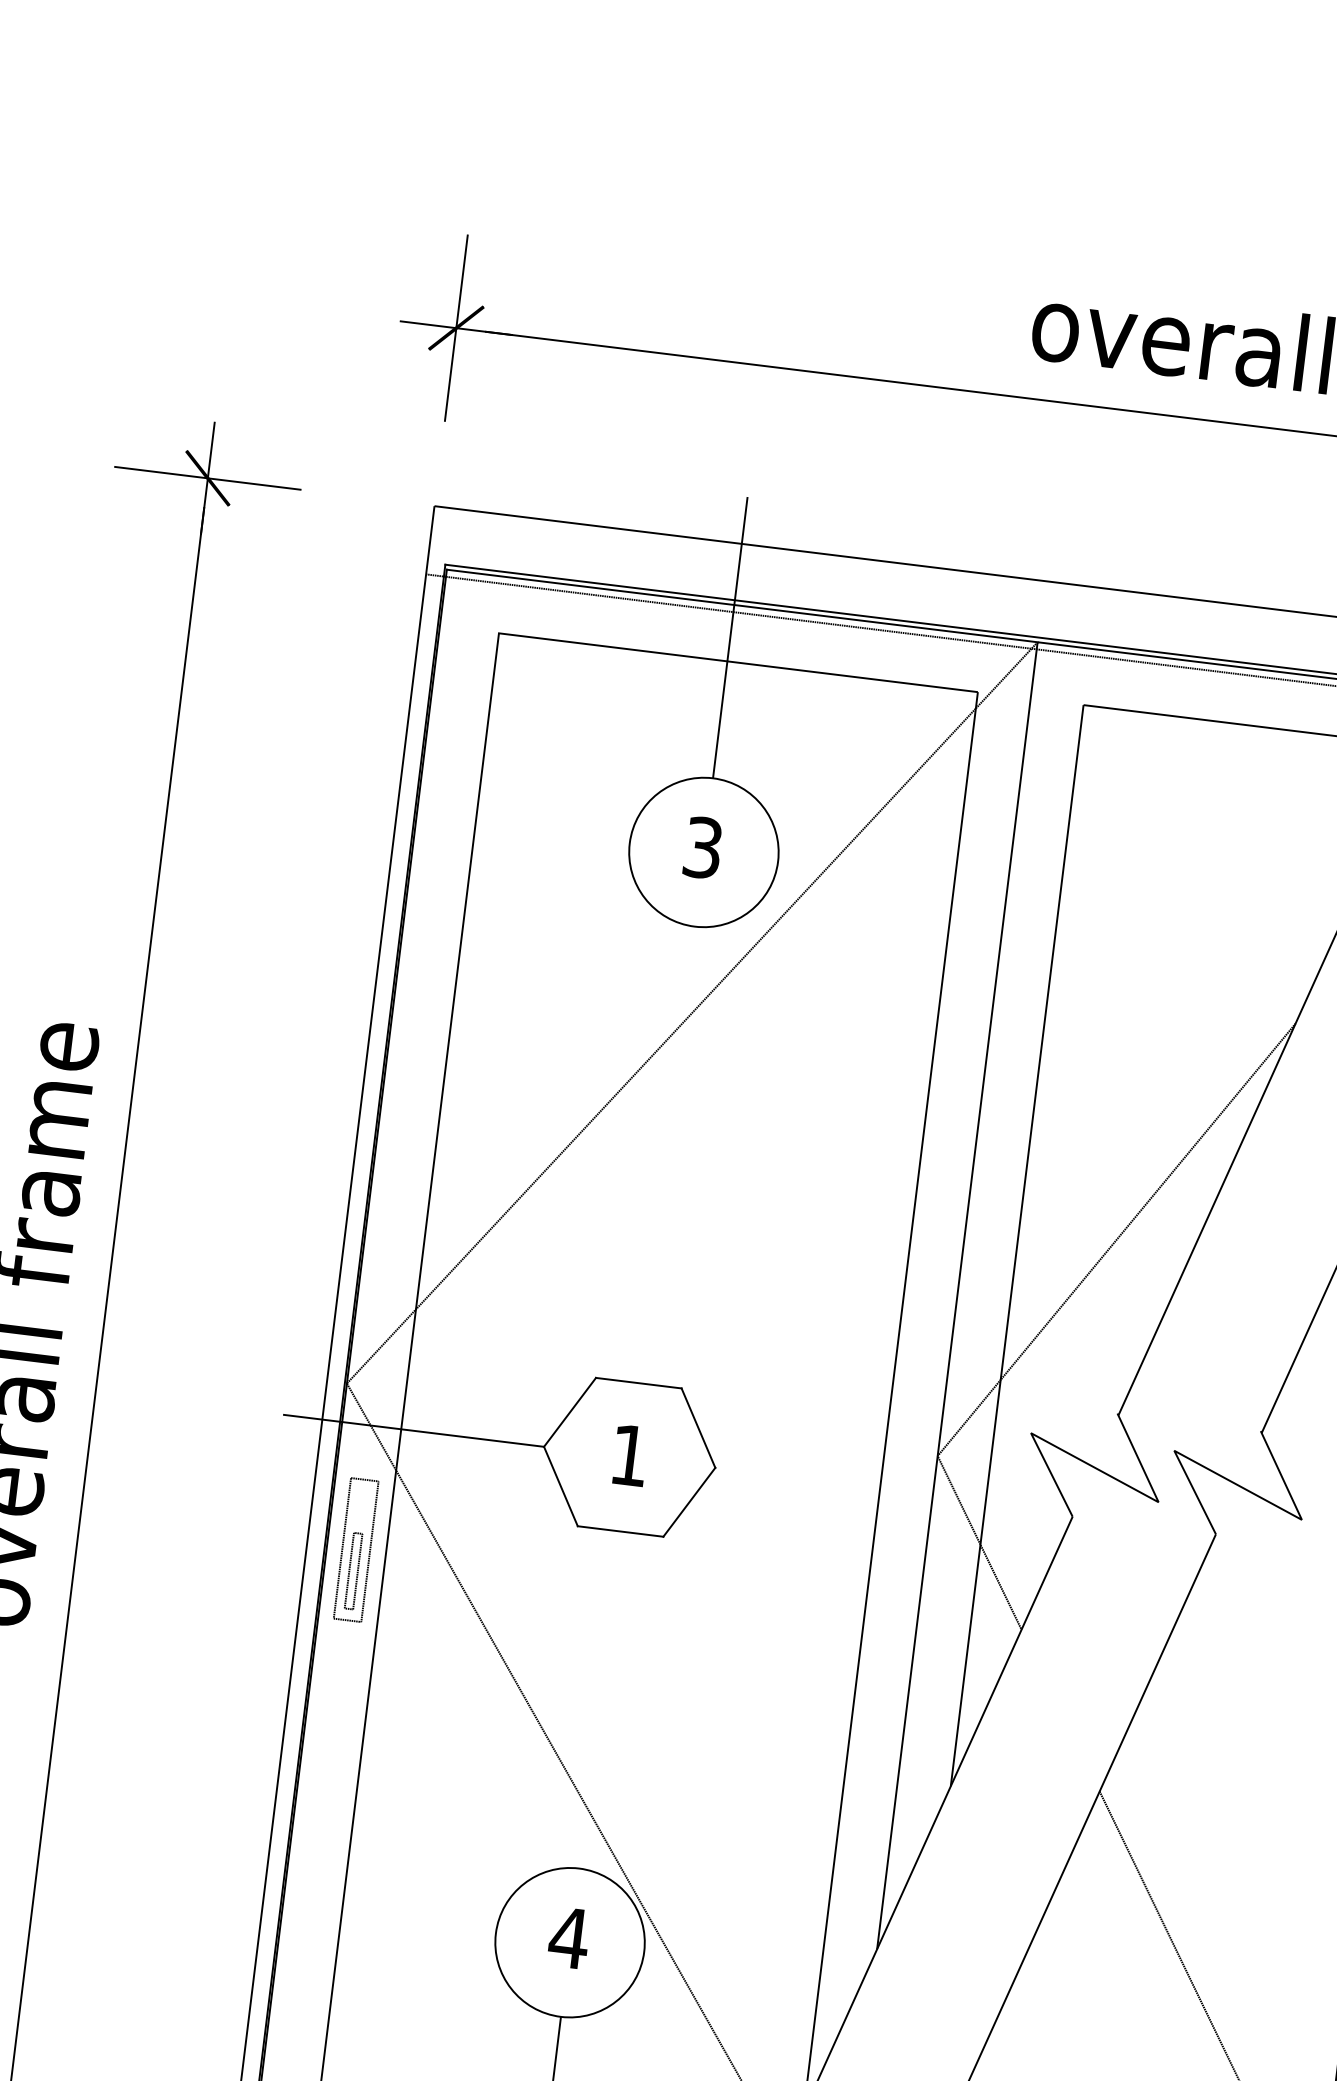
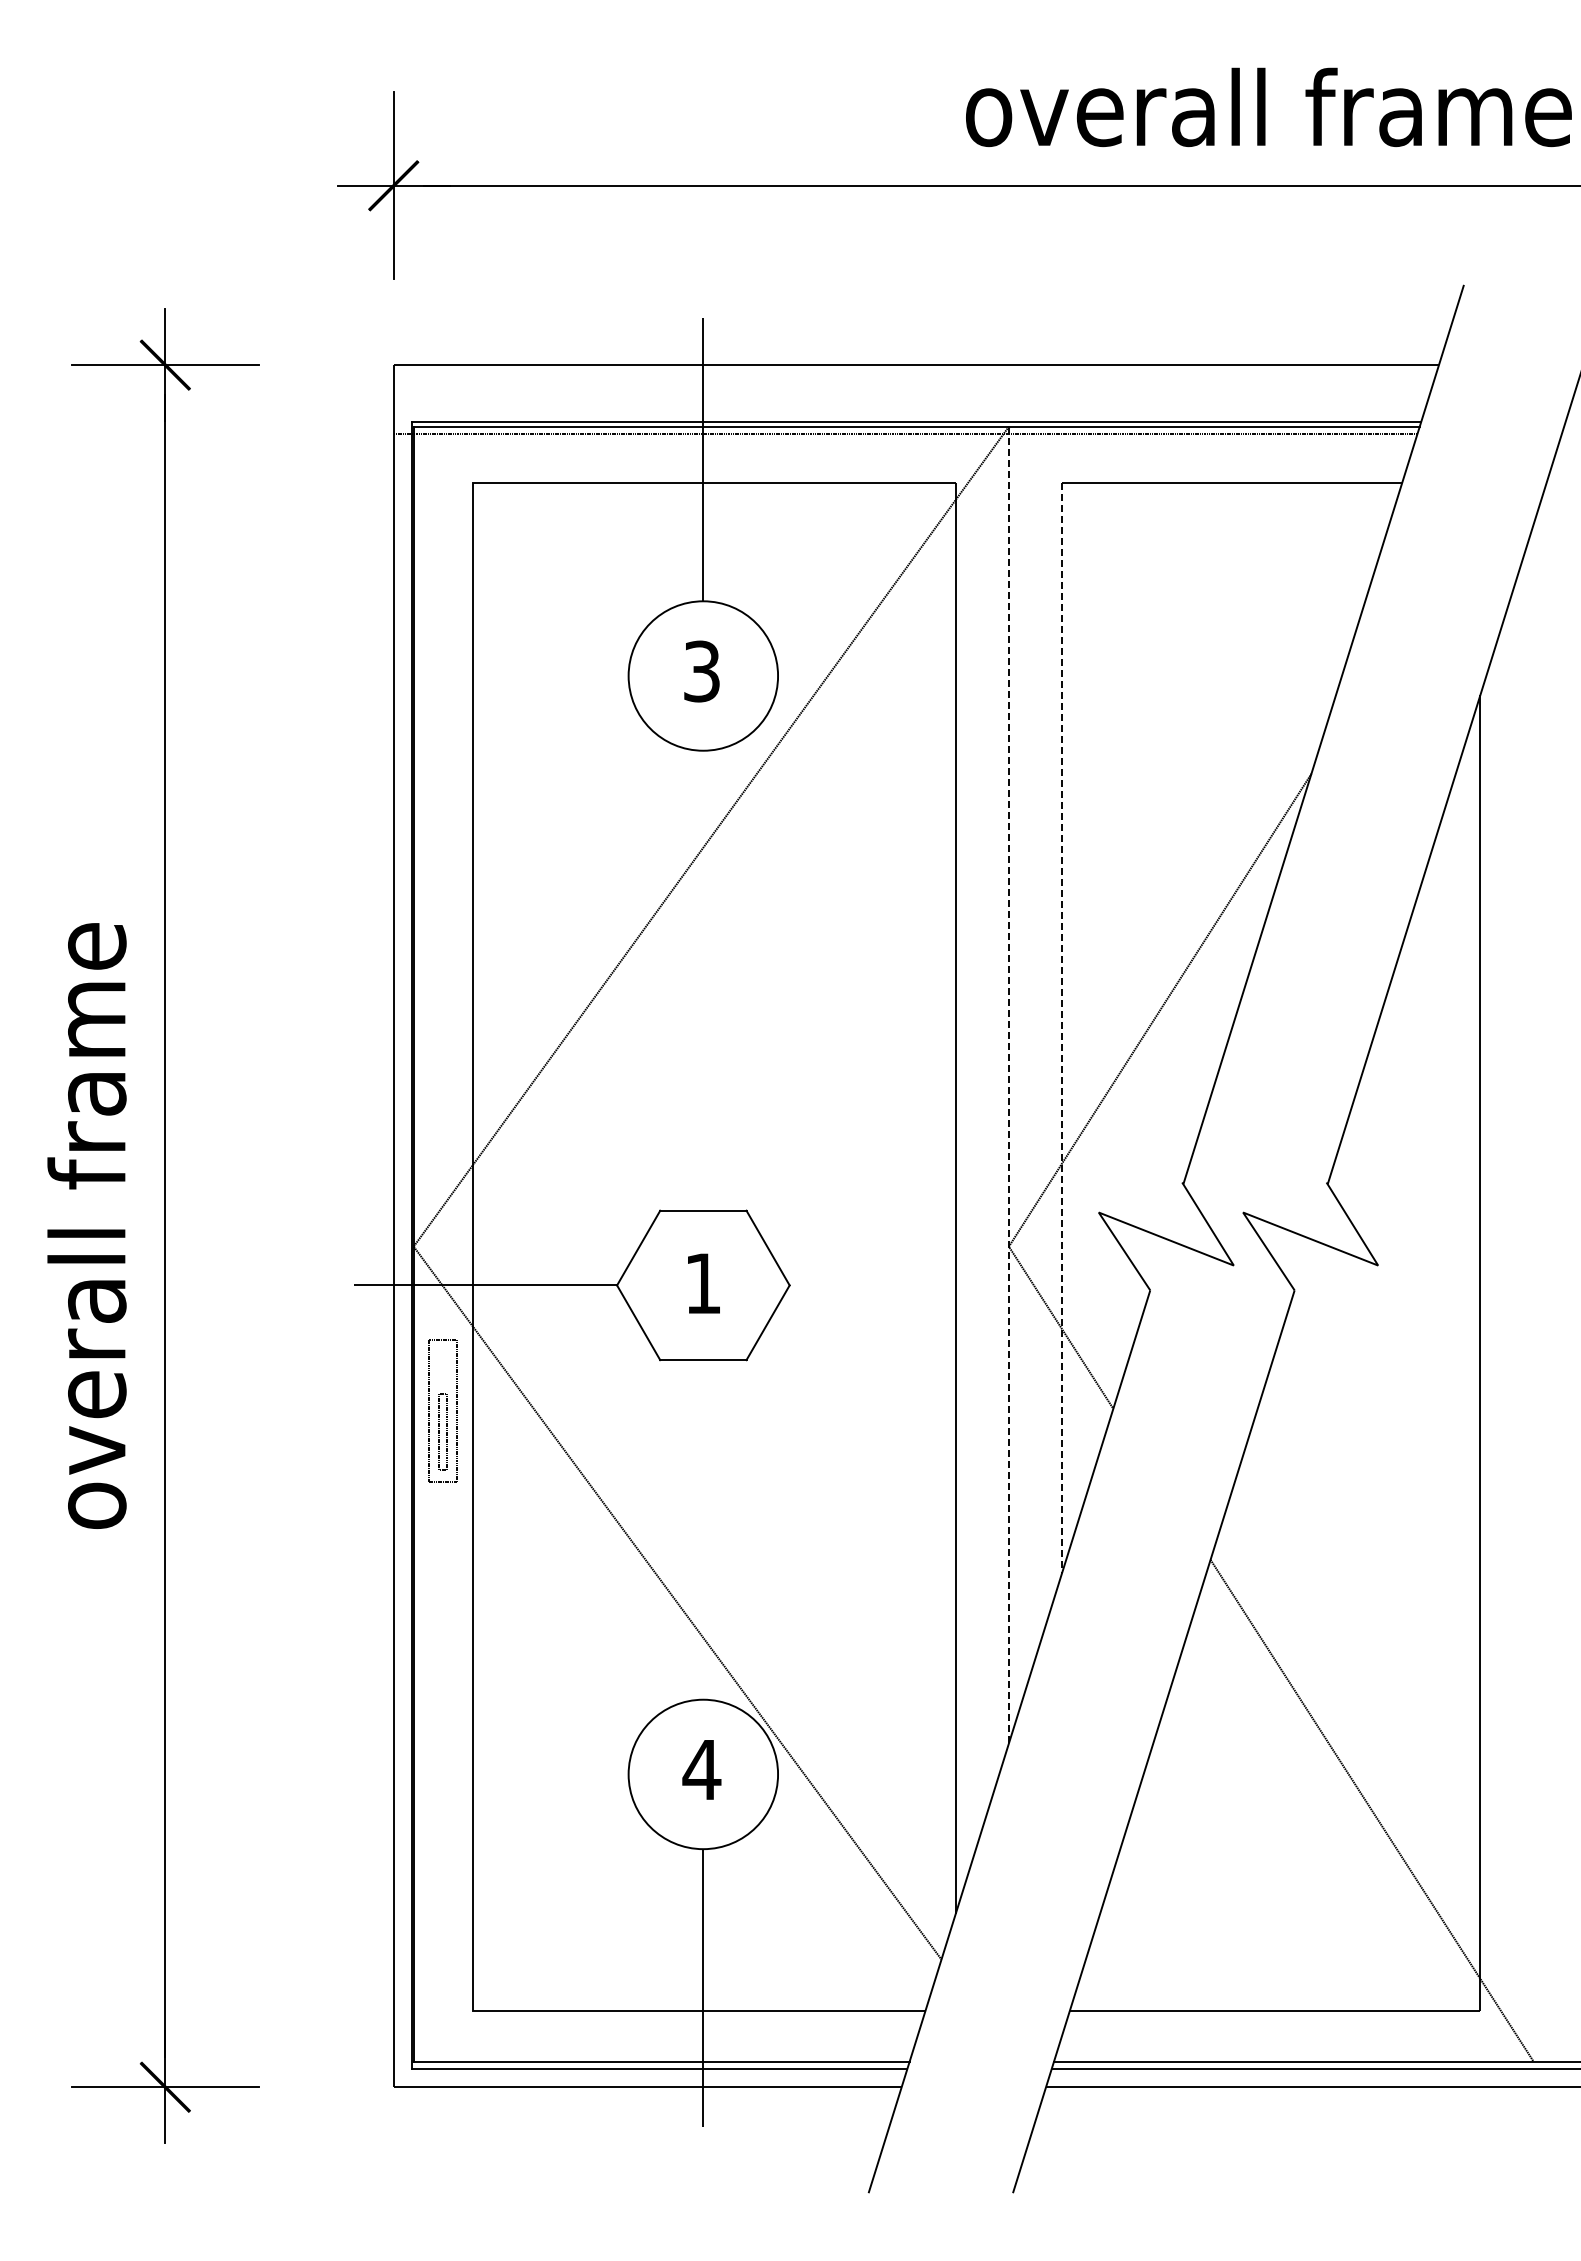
line: (1017, 1246) -> (1062, 1028), solid -> dashed
line: (956, 1296) -> (1008, 1085), solid -> dashed

